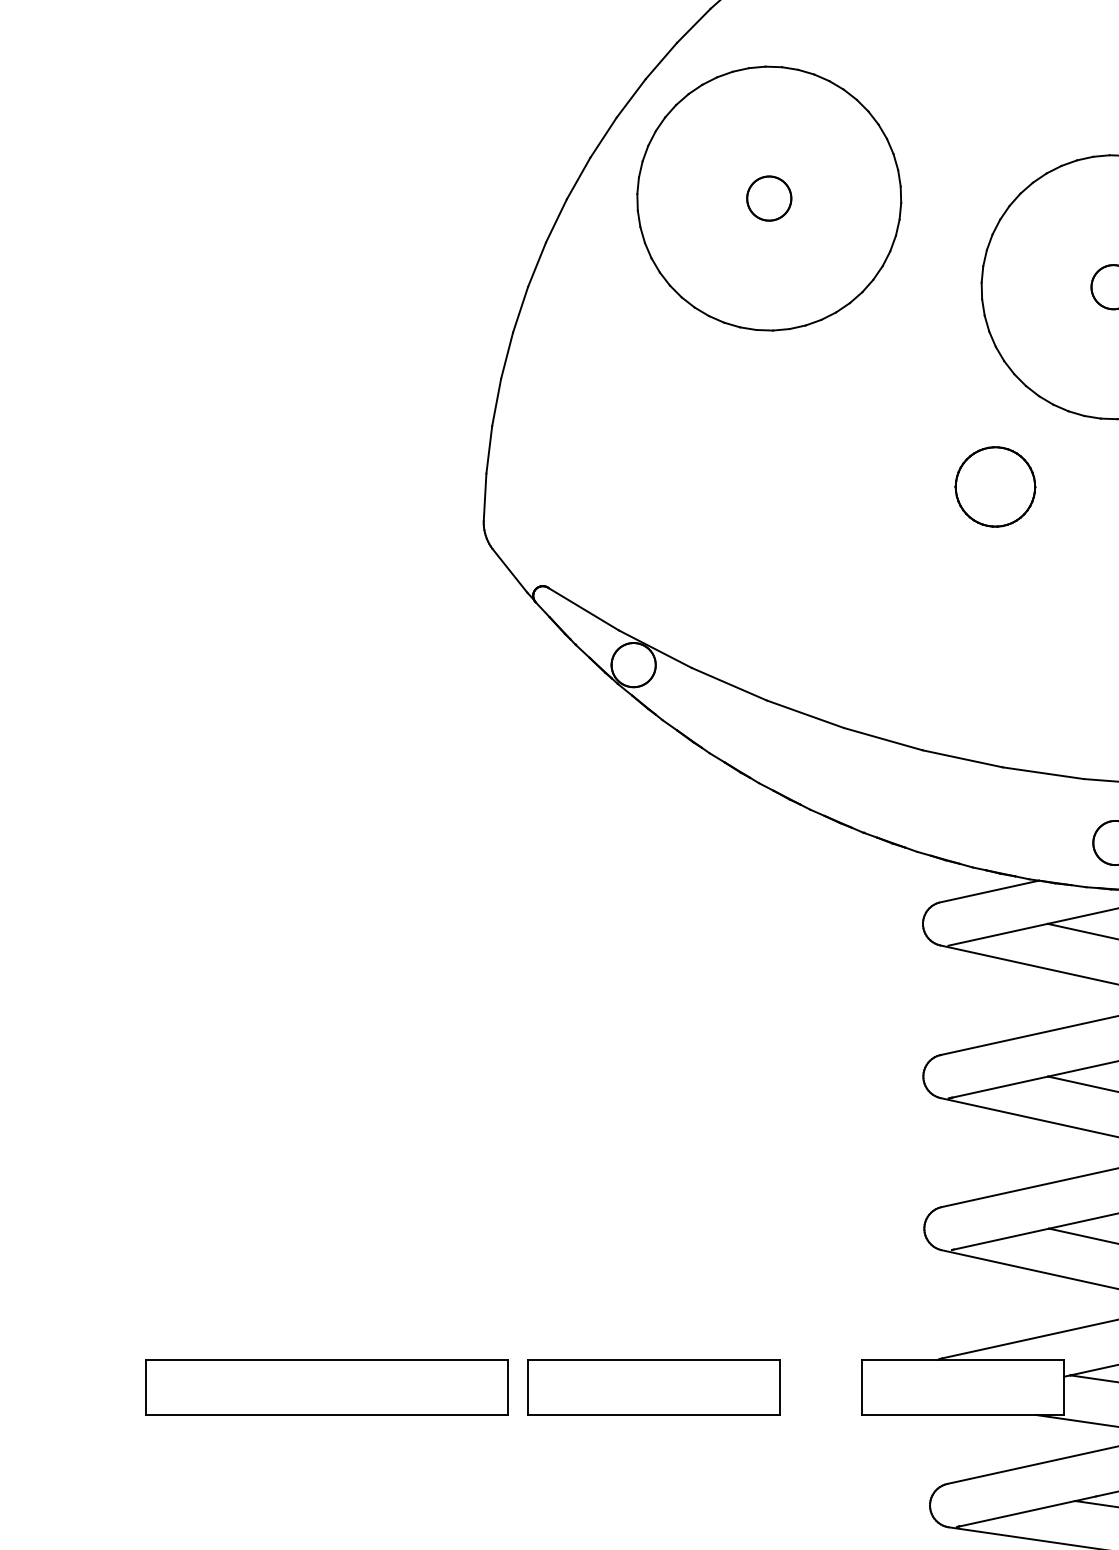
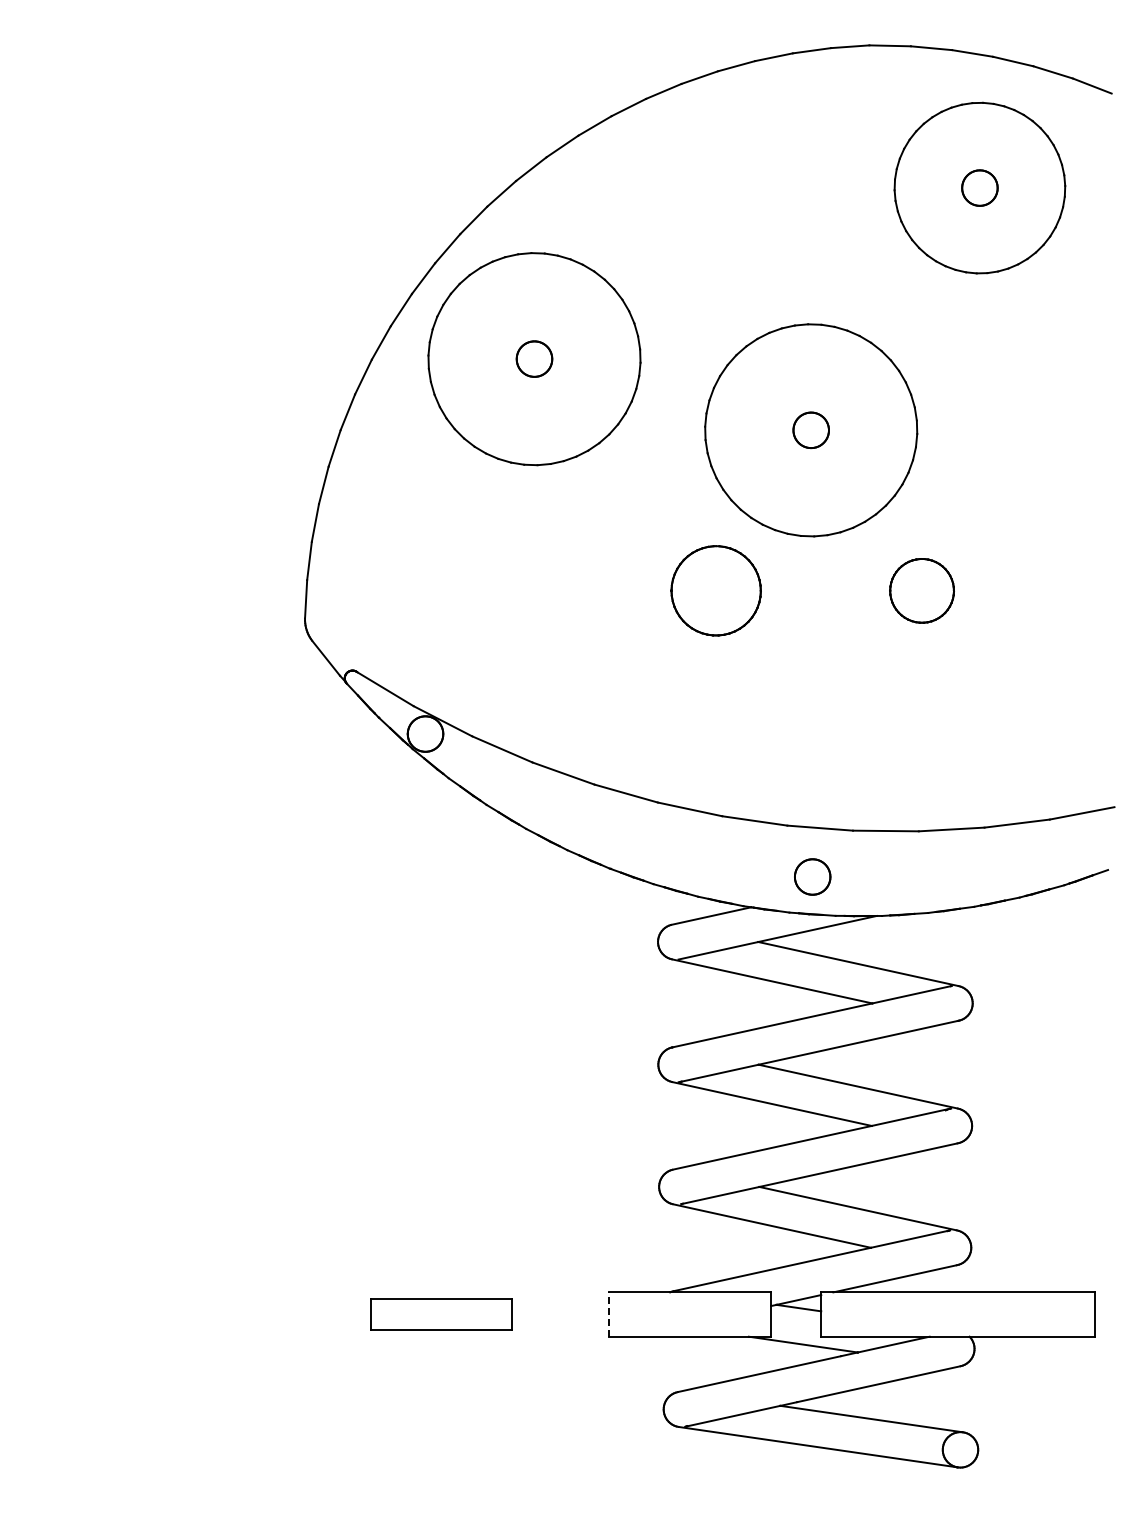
part: (995, 486) -> (716, 590), size x1.4
part: (327, 1387) -> (179, 1314), removed
part: (653, 1387) -> (441, 1314), size x0.7
line: (862, 1387) -> (609, 1314), solid -> dashed

